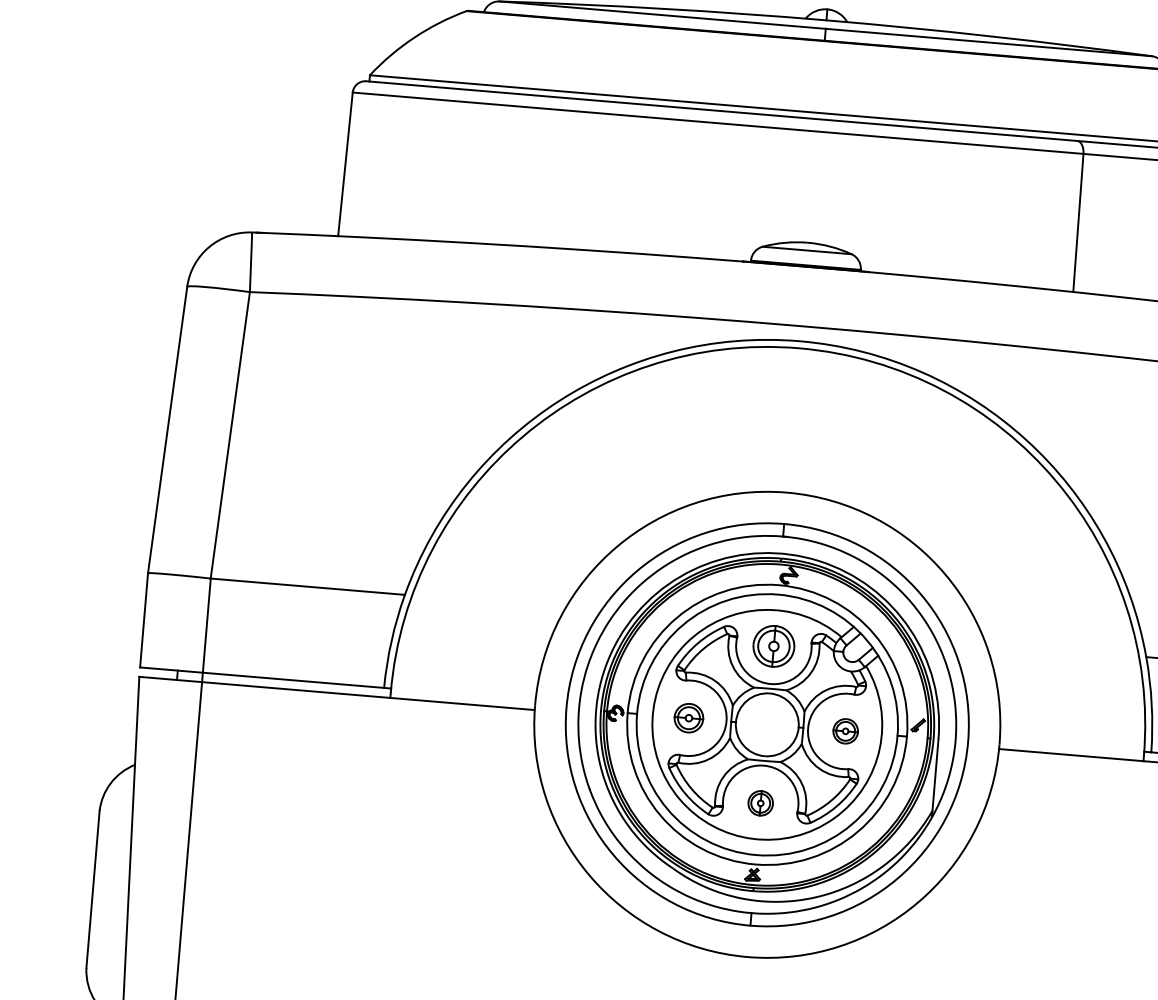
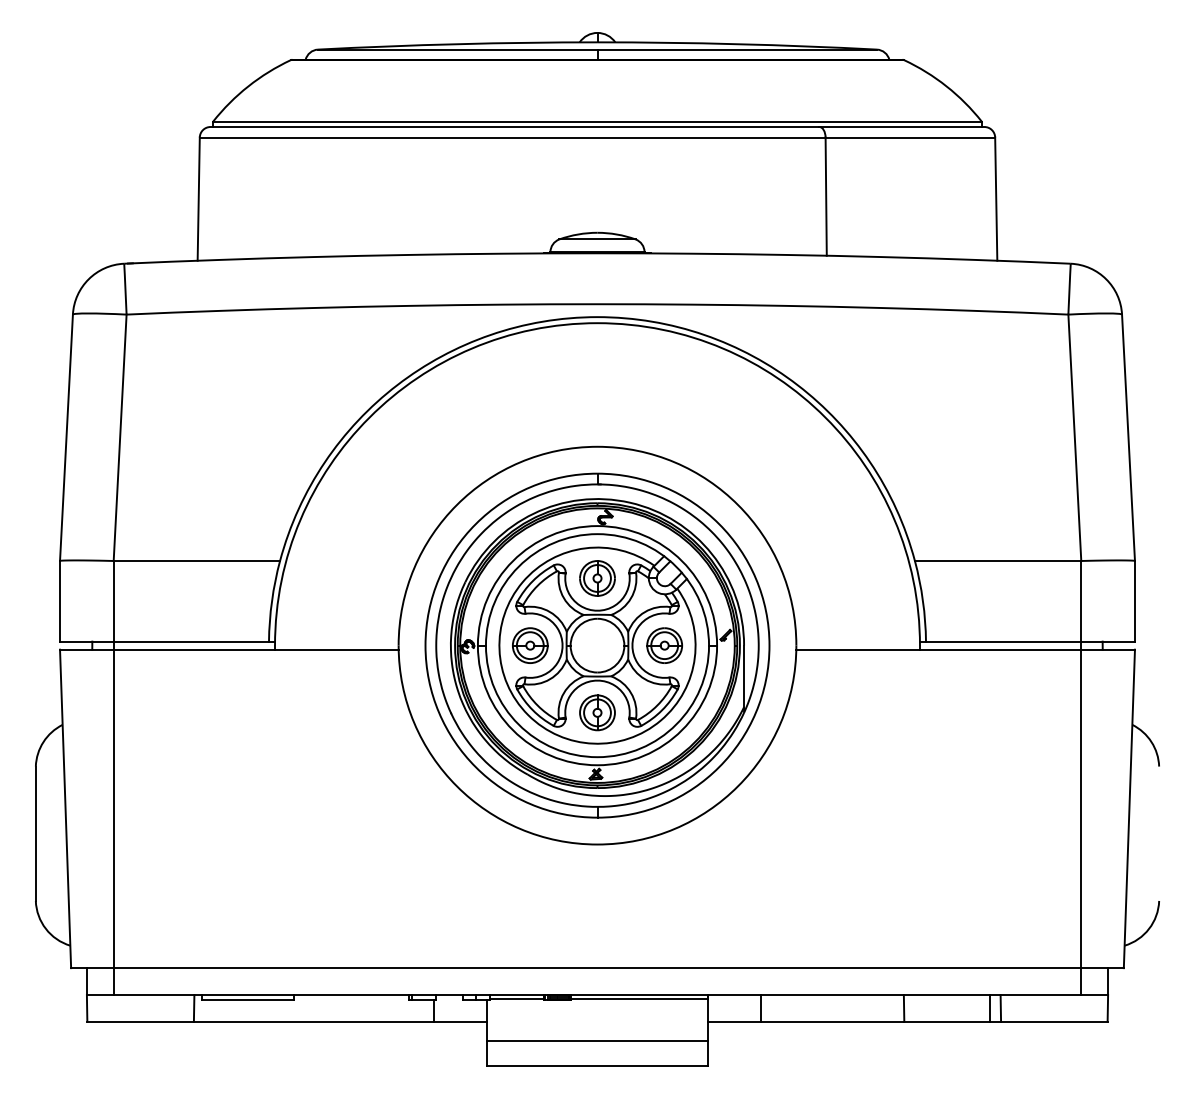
part: (689, 718) -> (530, 645), size x1.43
part: (845, 731) -> (664, 645), size x1.67
part: (760, 802) -> (597, 712), size x1.67

